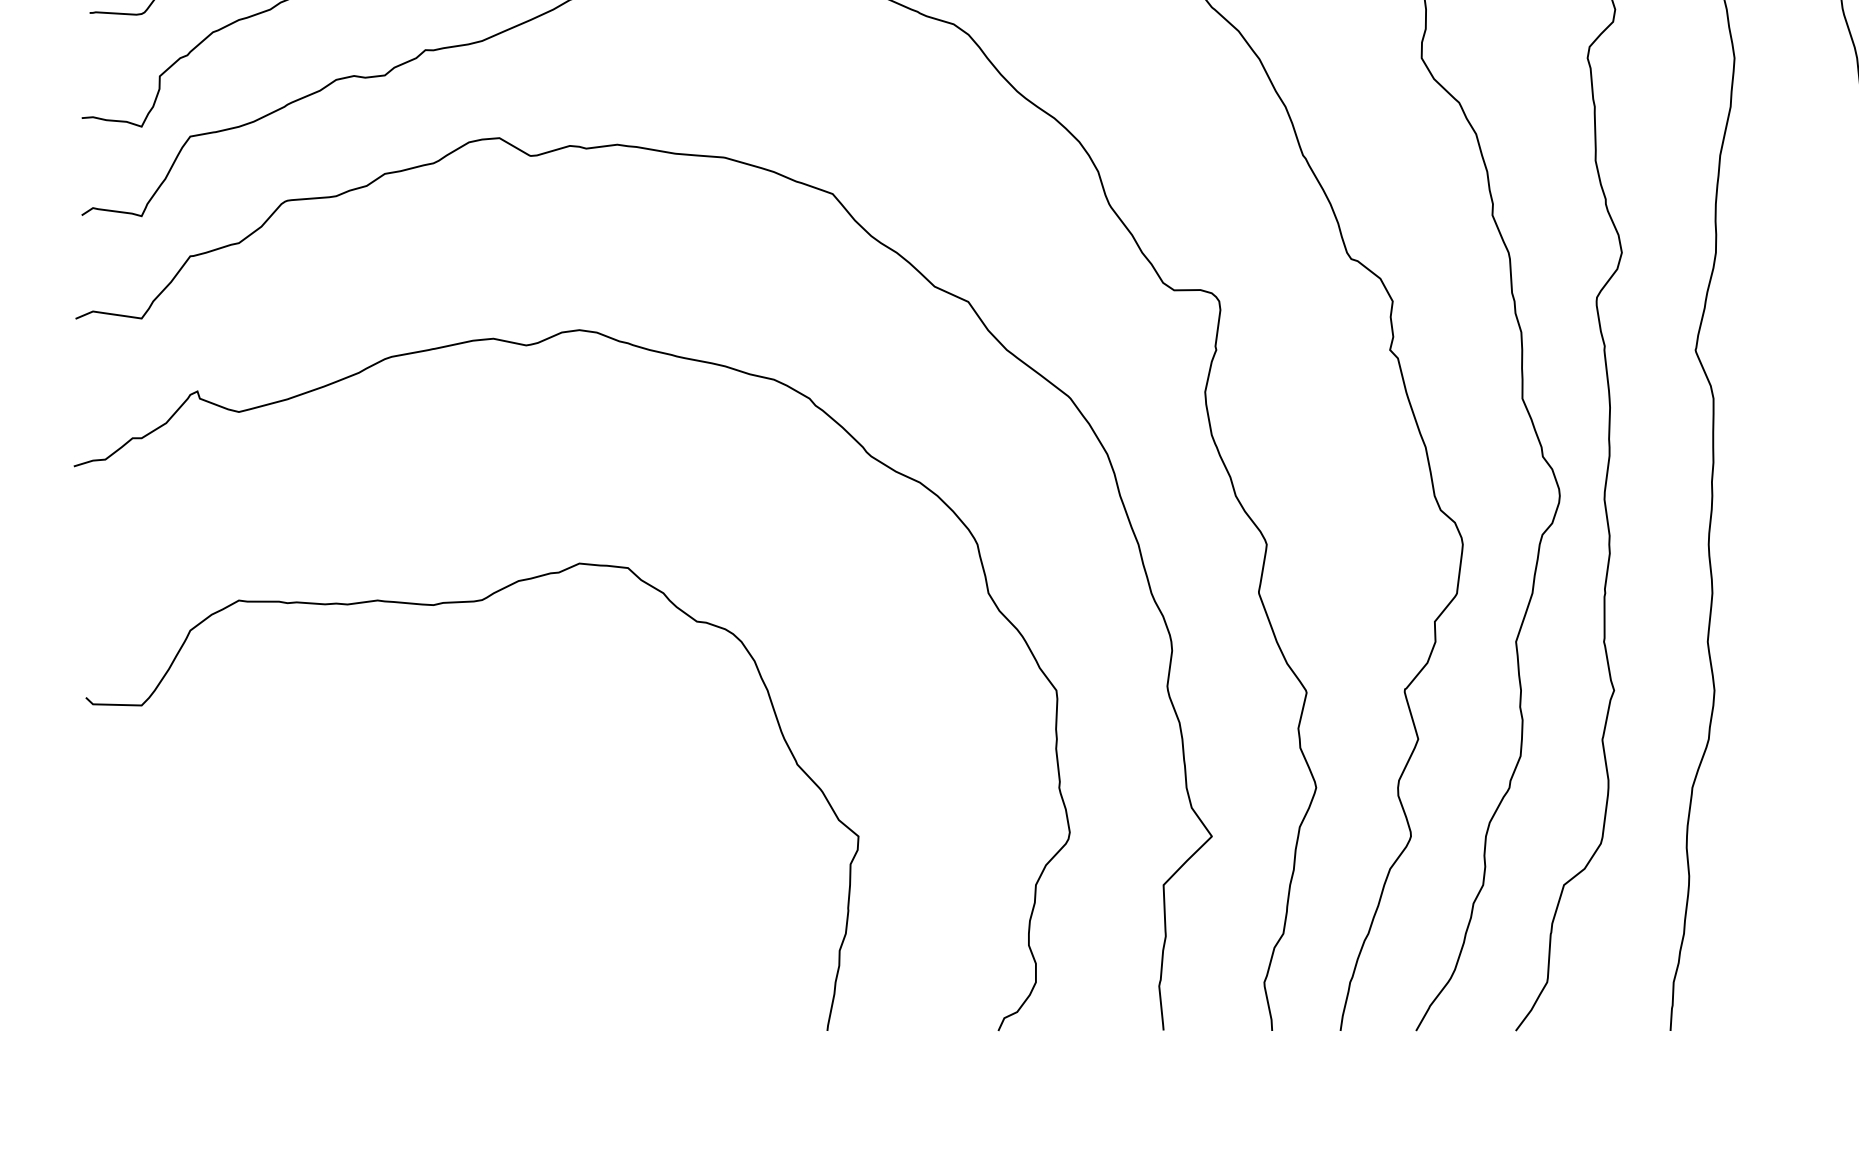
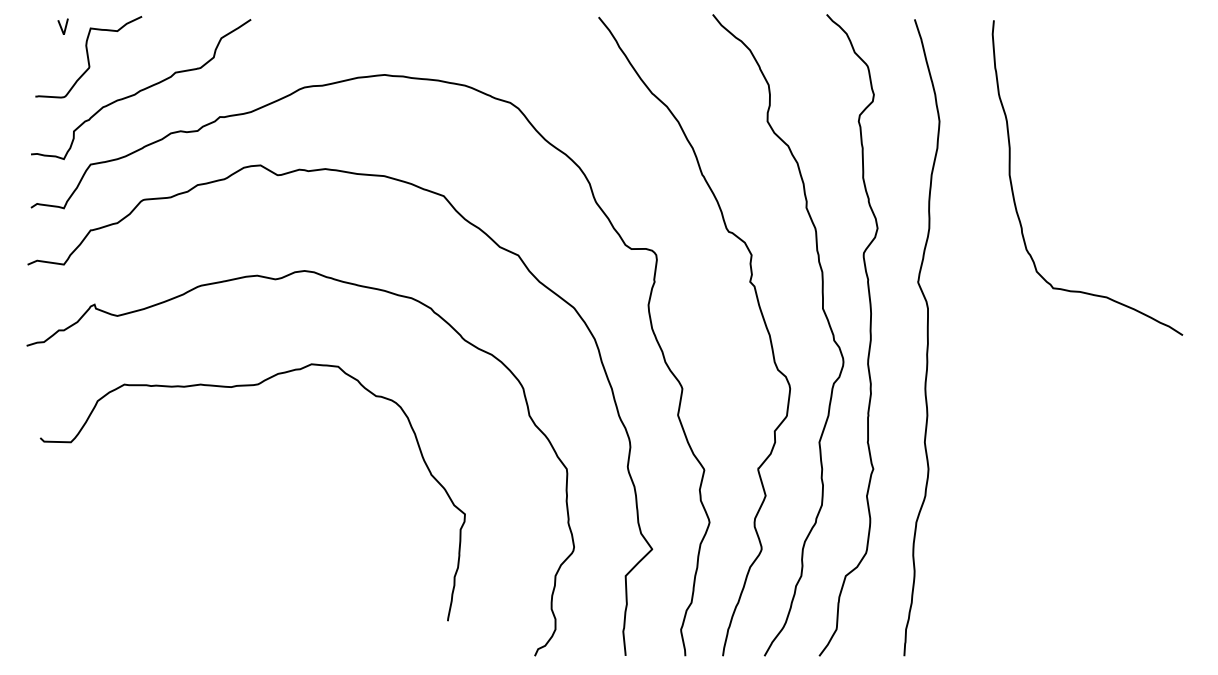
curve: (471, 603) -> (252, 386), moved

